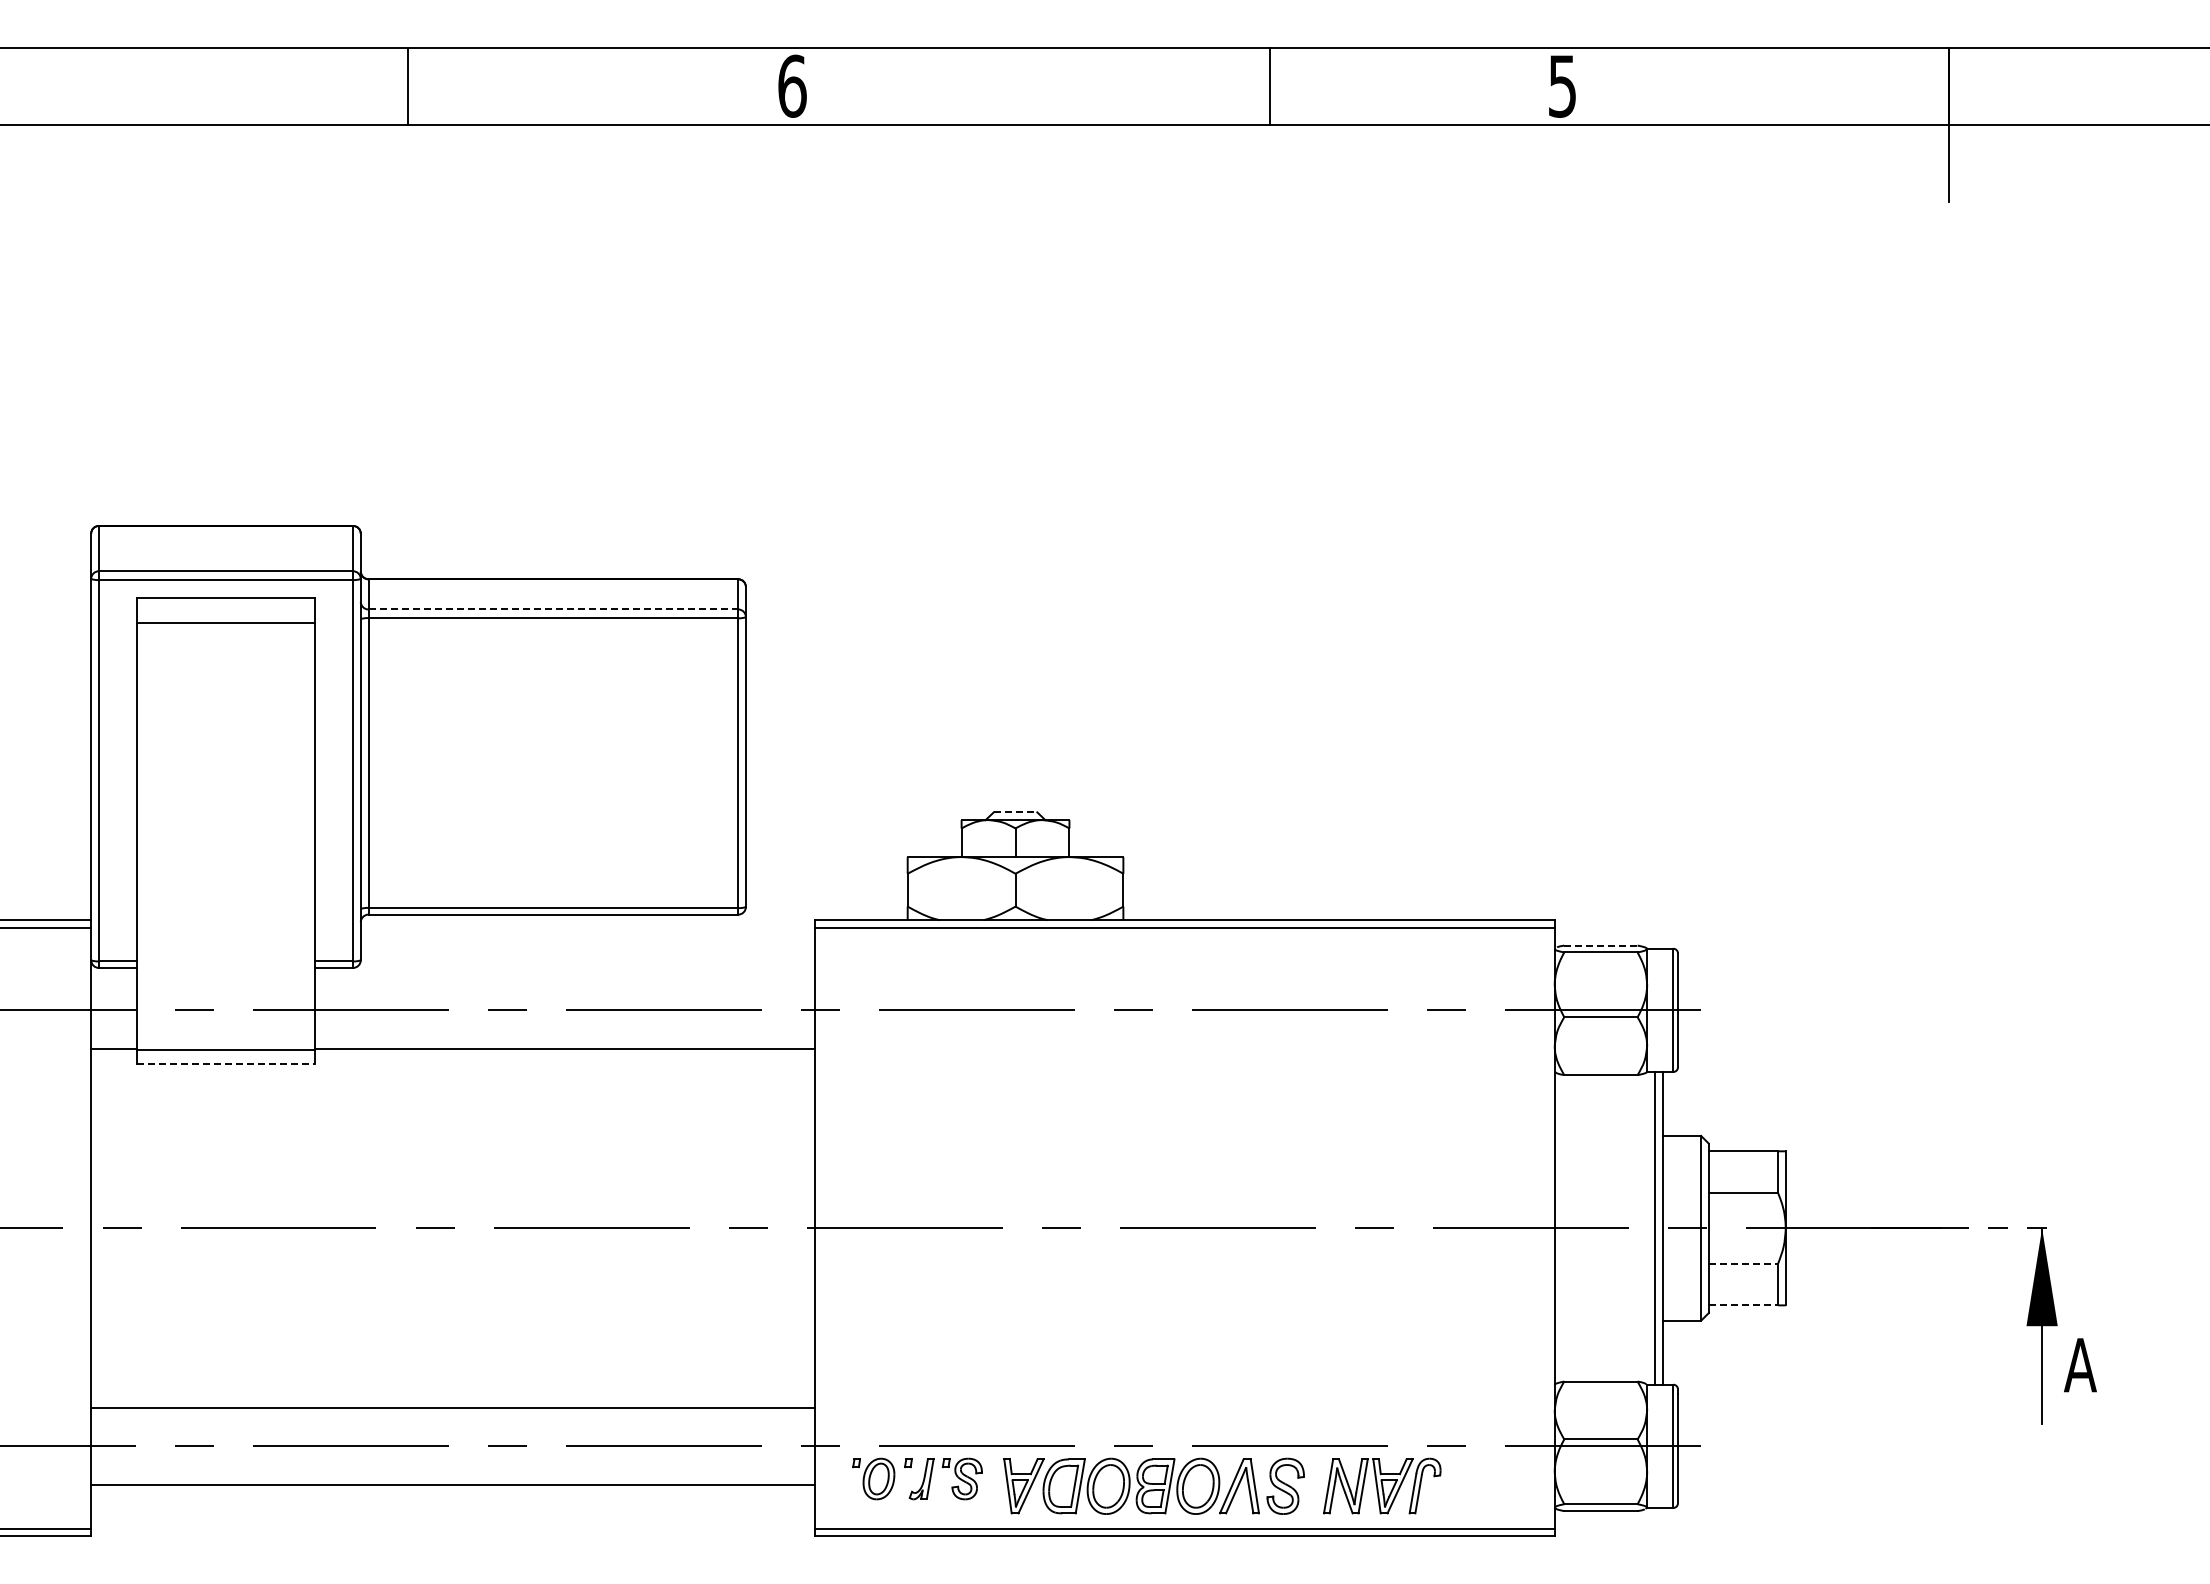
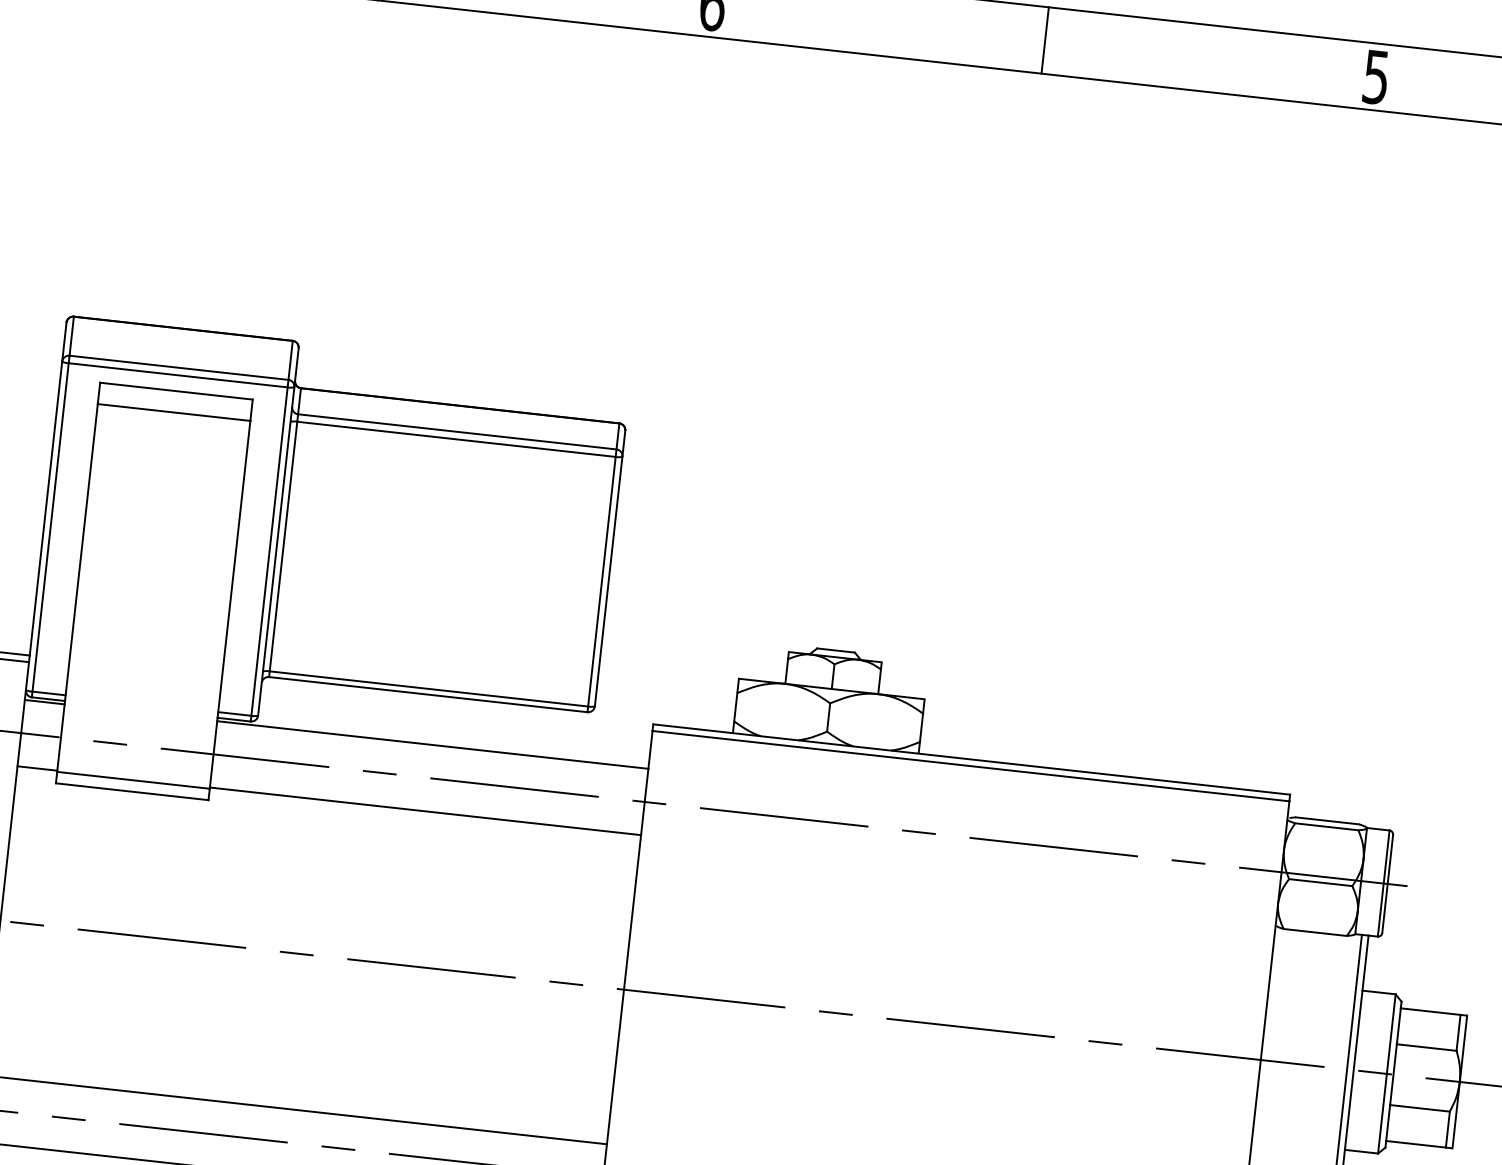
line: (1270, 85) -> (1045, 40), moved
line: (553, 609) -> (457, 431), dashed -> solid
line: (1015, 812) -> (835, 650), dashed -> solid
line: (1600, 945) -> (1327, 820), dashed -> solid
line: (114, 971) -> (44, 701), added
line: (564, 971) -> (432, 744), added
line: (225, 1063) -> (131, 791), dashed -> solid
line: (1743, 1263) -> (1420, 1108), dashed -> solid
line: (1743, 1305) -> (1416, 1144), dashed -> solid

